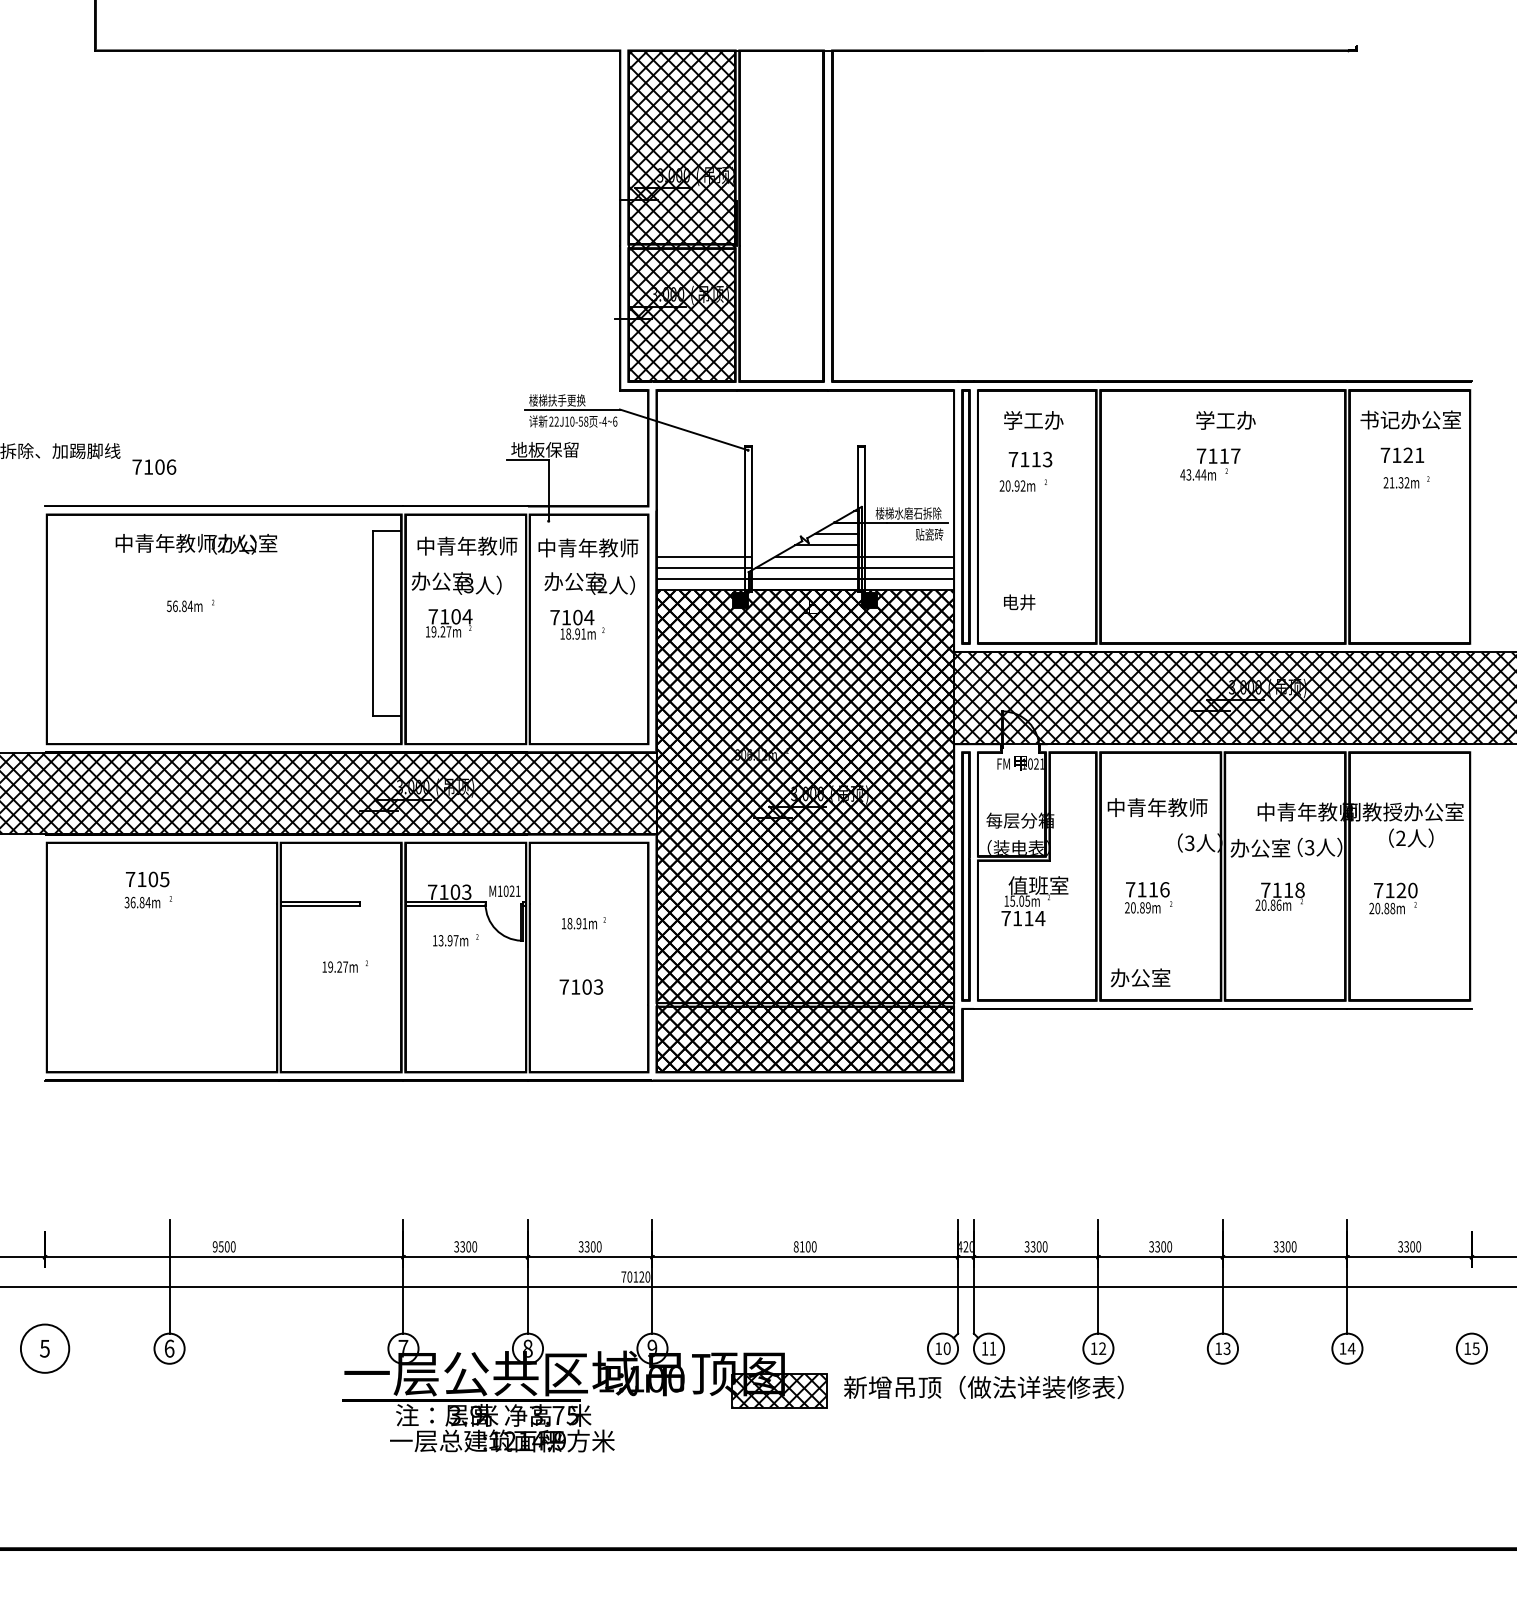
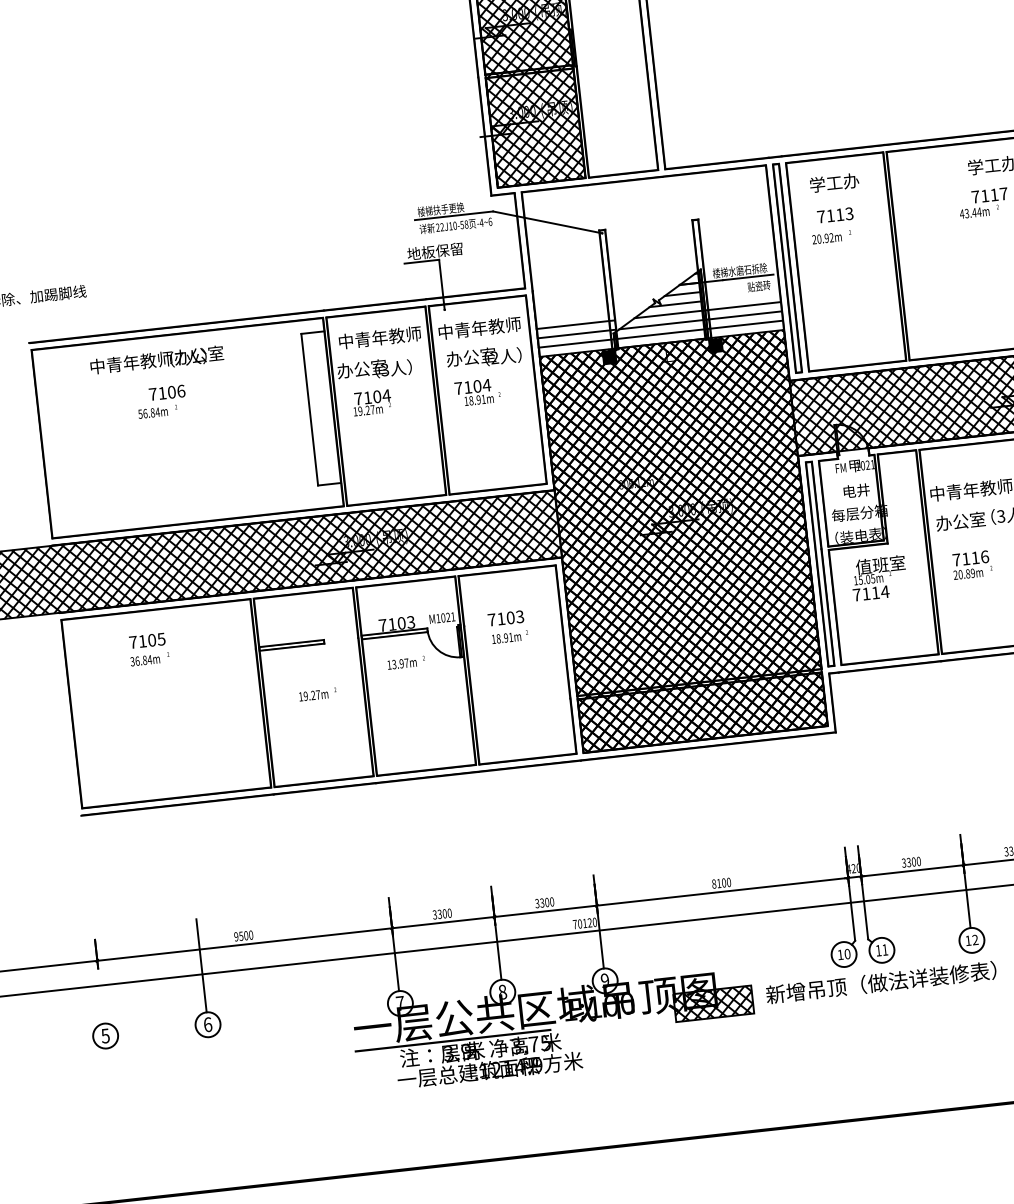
text: (154, 466) -> (167, 392), moved
text: (1019, 602) -> (856, 490), moved
text: (1140, 977) -> (960, 521), moved
text: (581, 986) -> (506, 617), moved
circle: (44, 1348) -> (105, 1035), size x0.62

